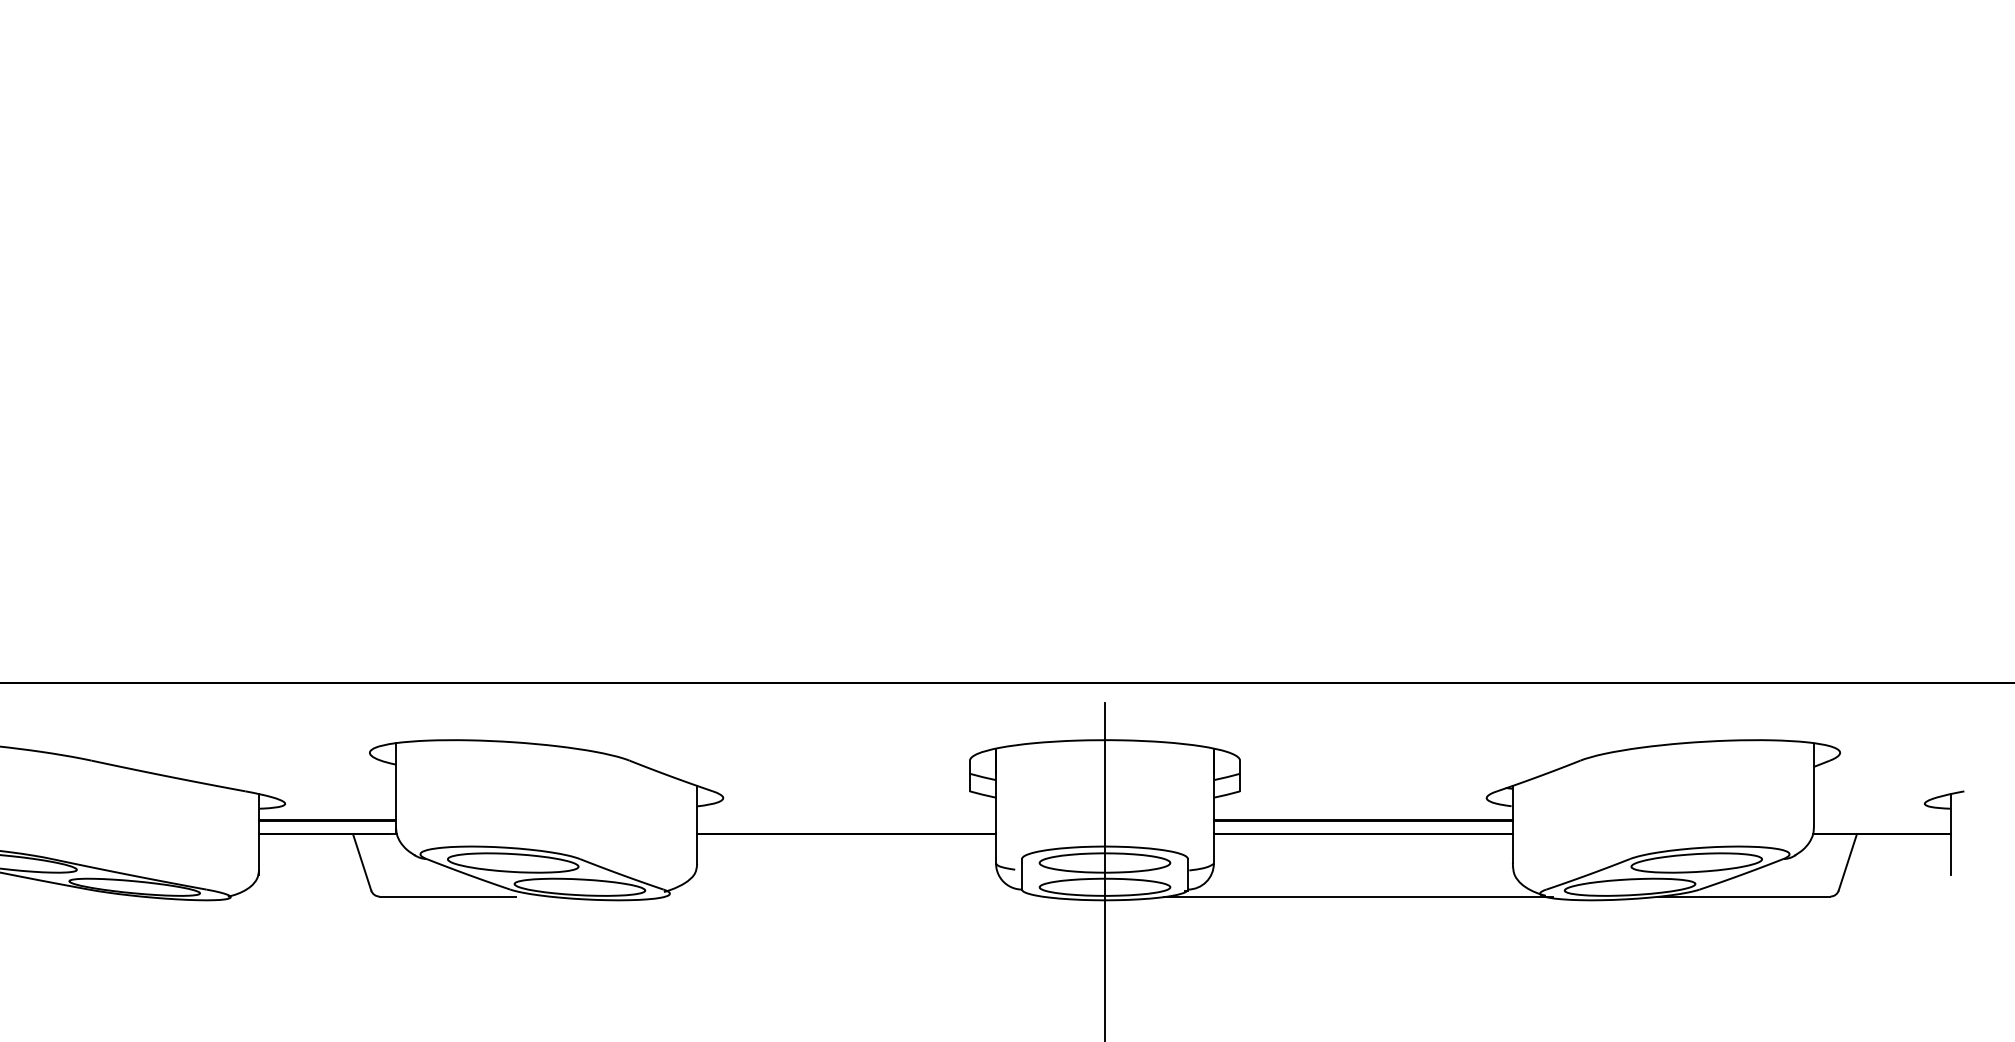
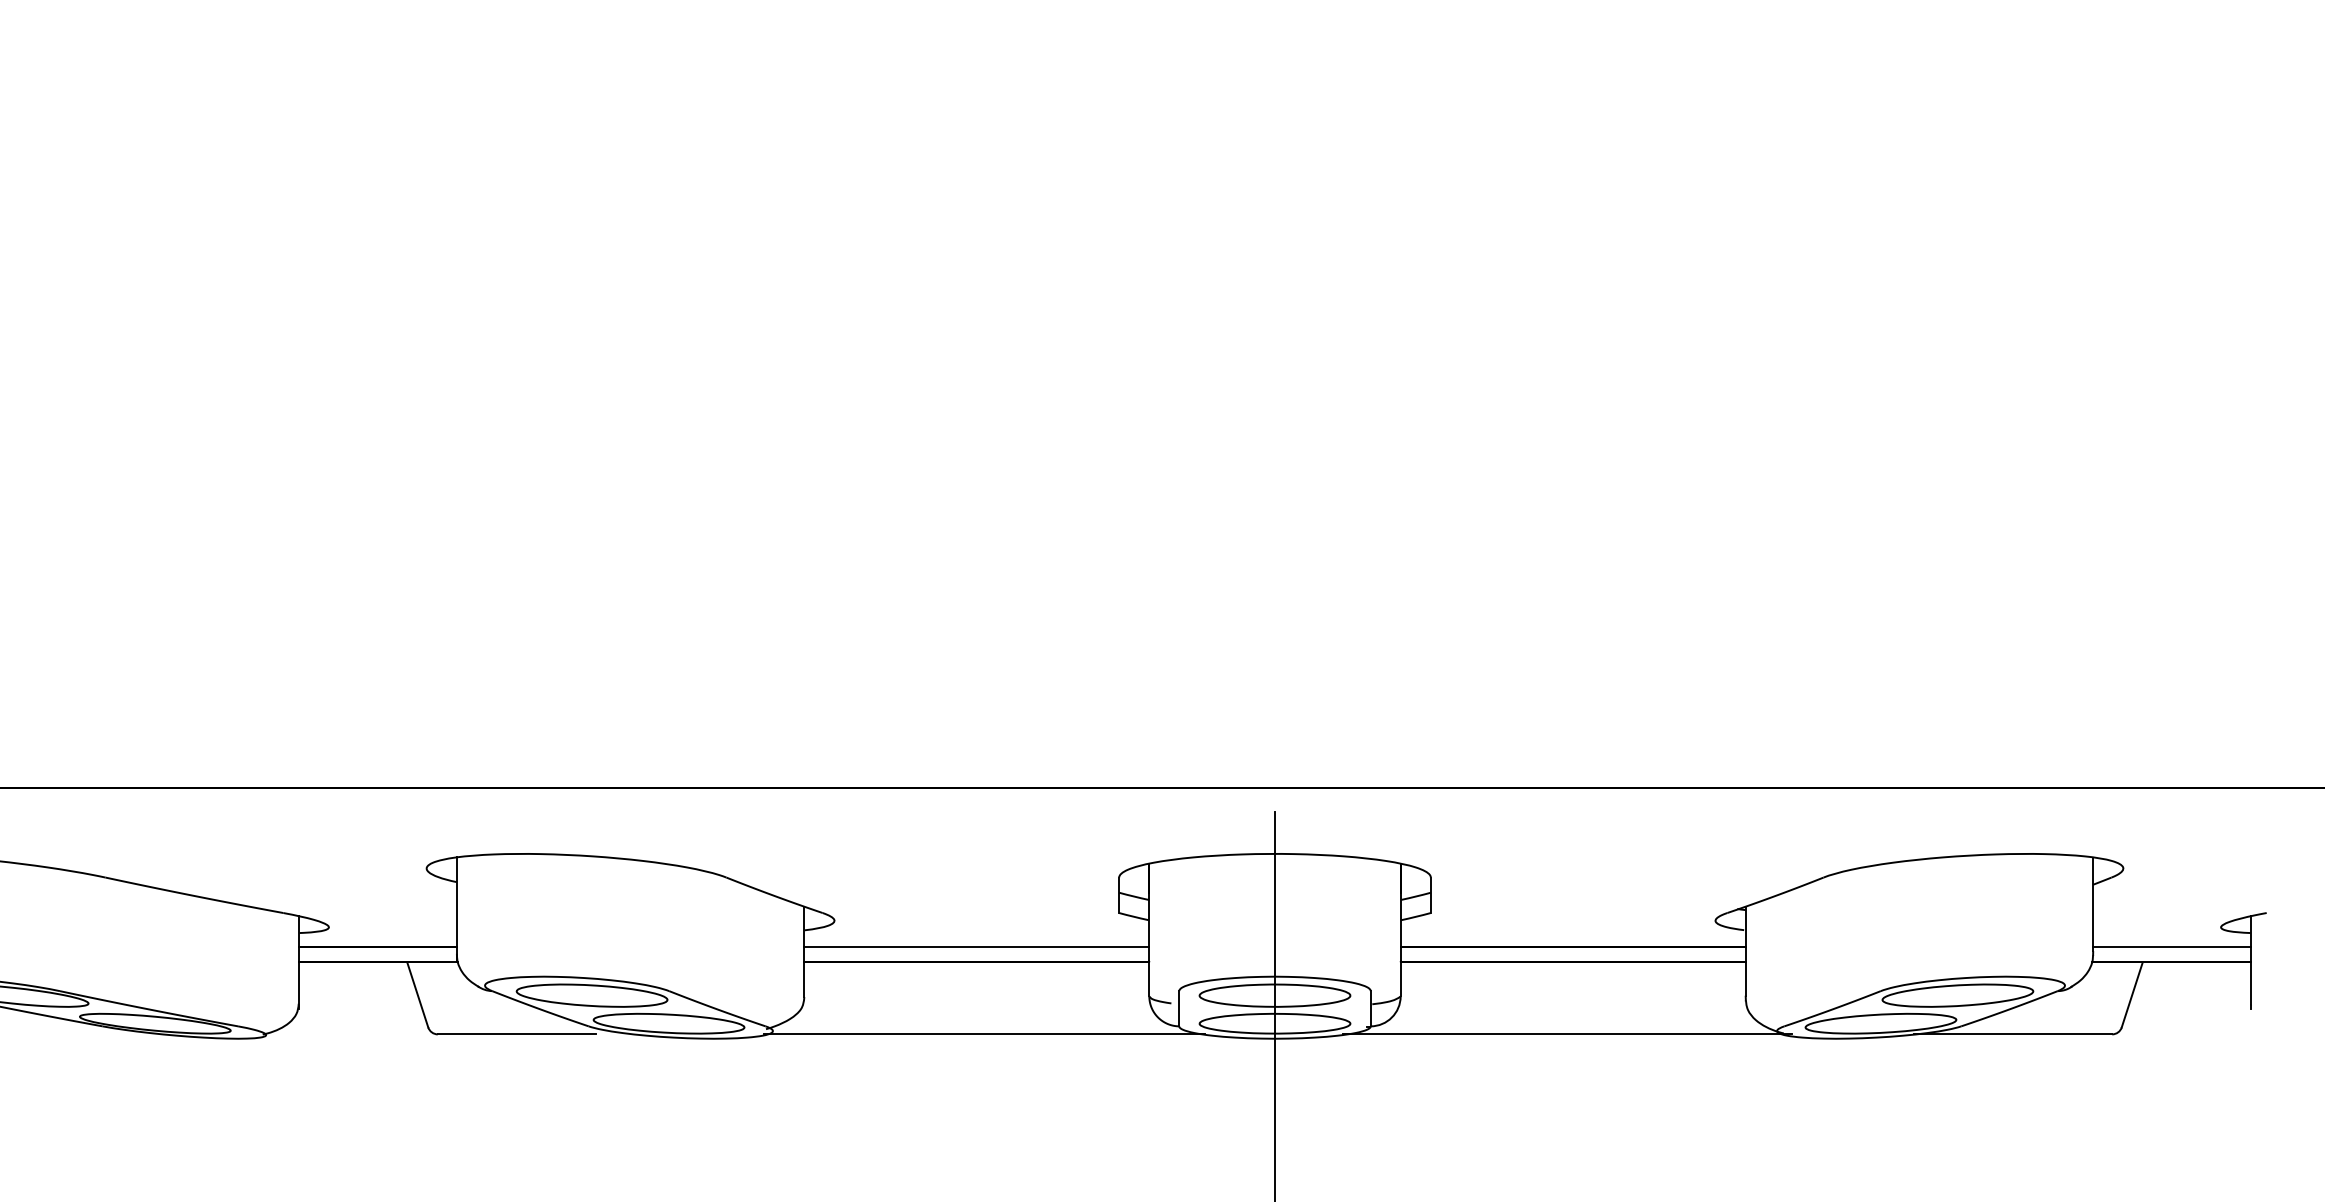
line: (846, 820) -> (976, 946), added
line: (1882, 820) -> (2172, 946), added
line: (853, 896) -> (984, 1034), added

